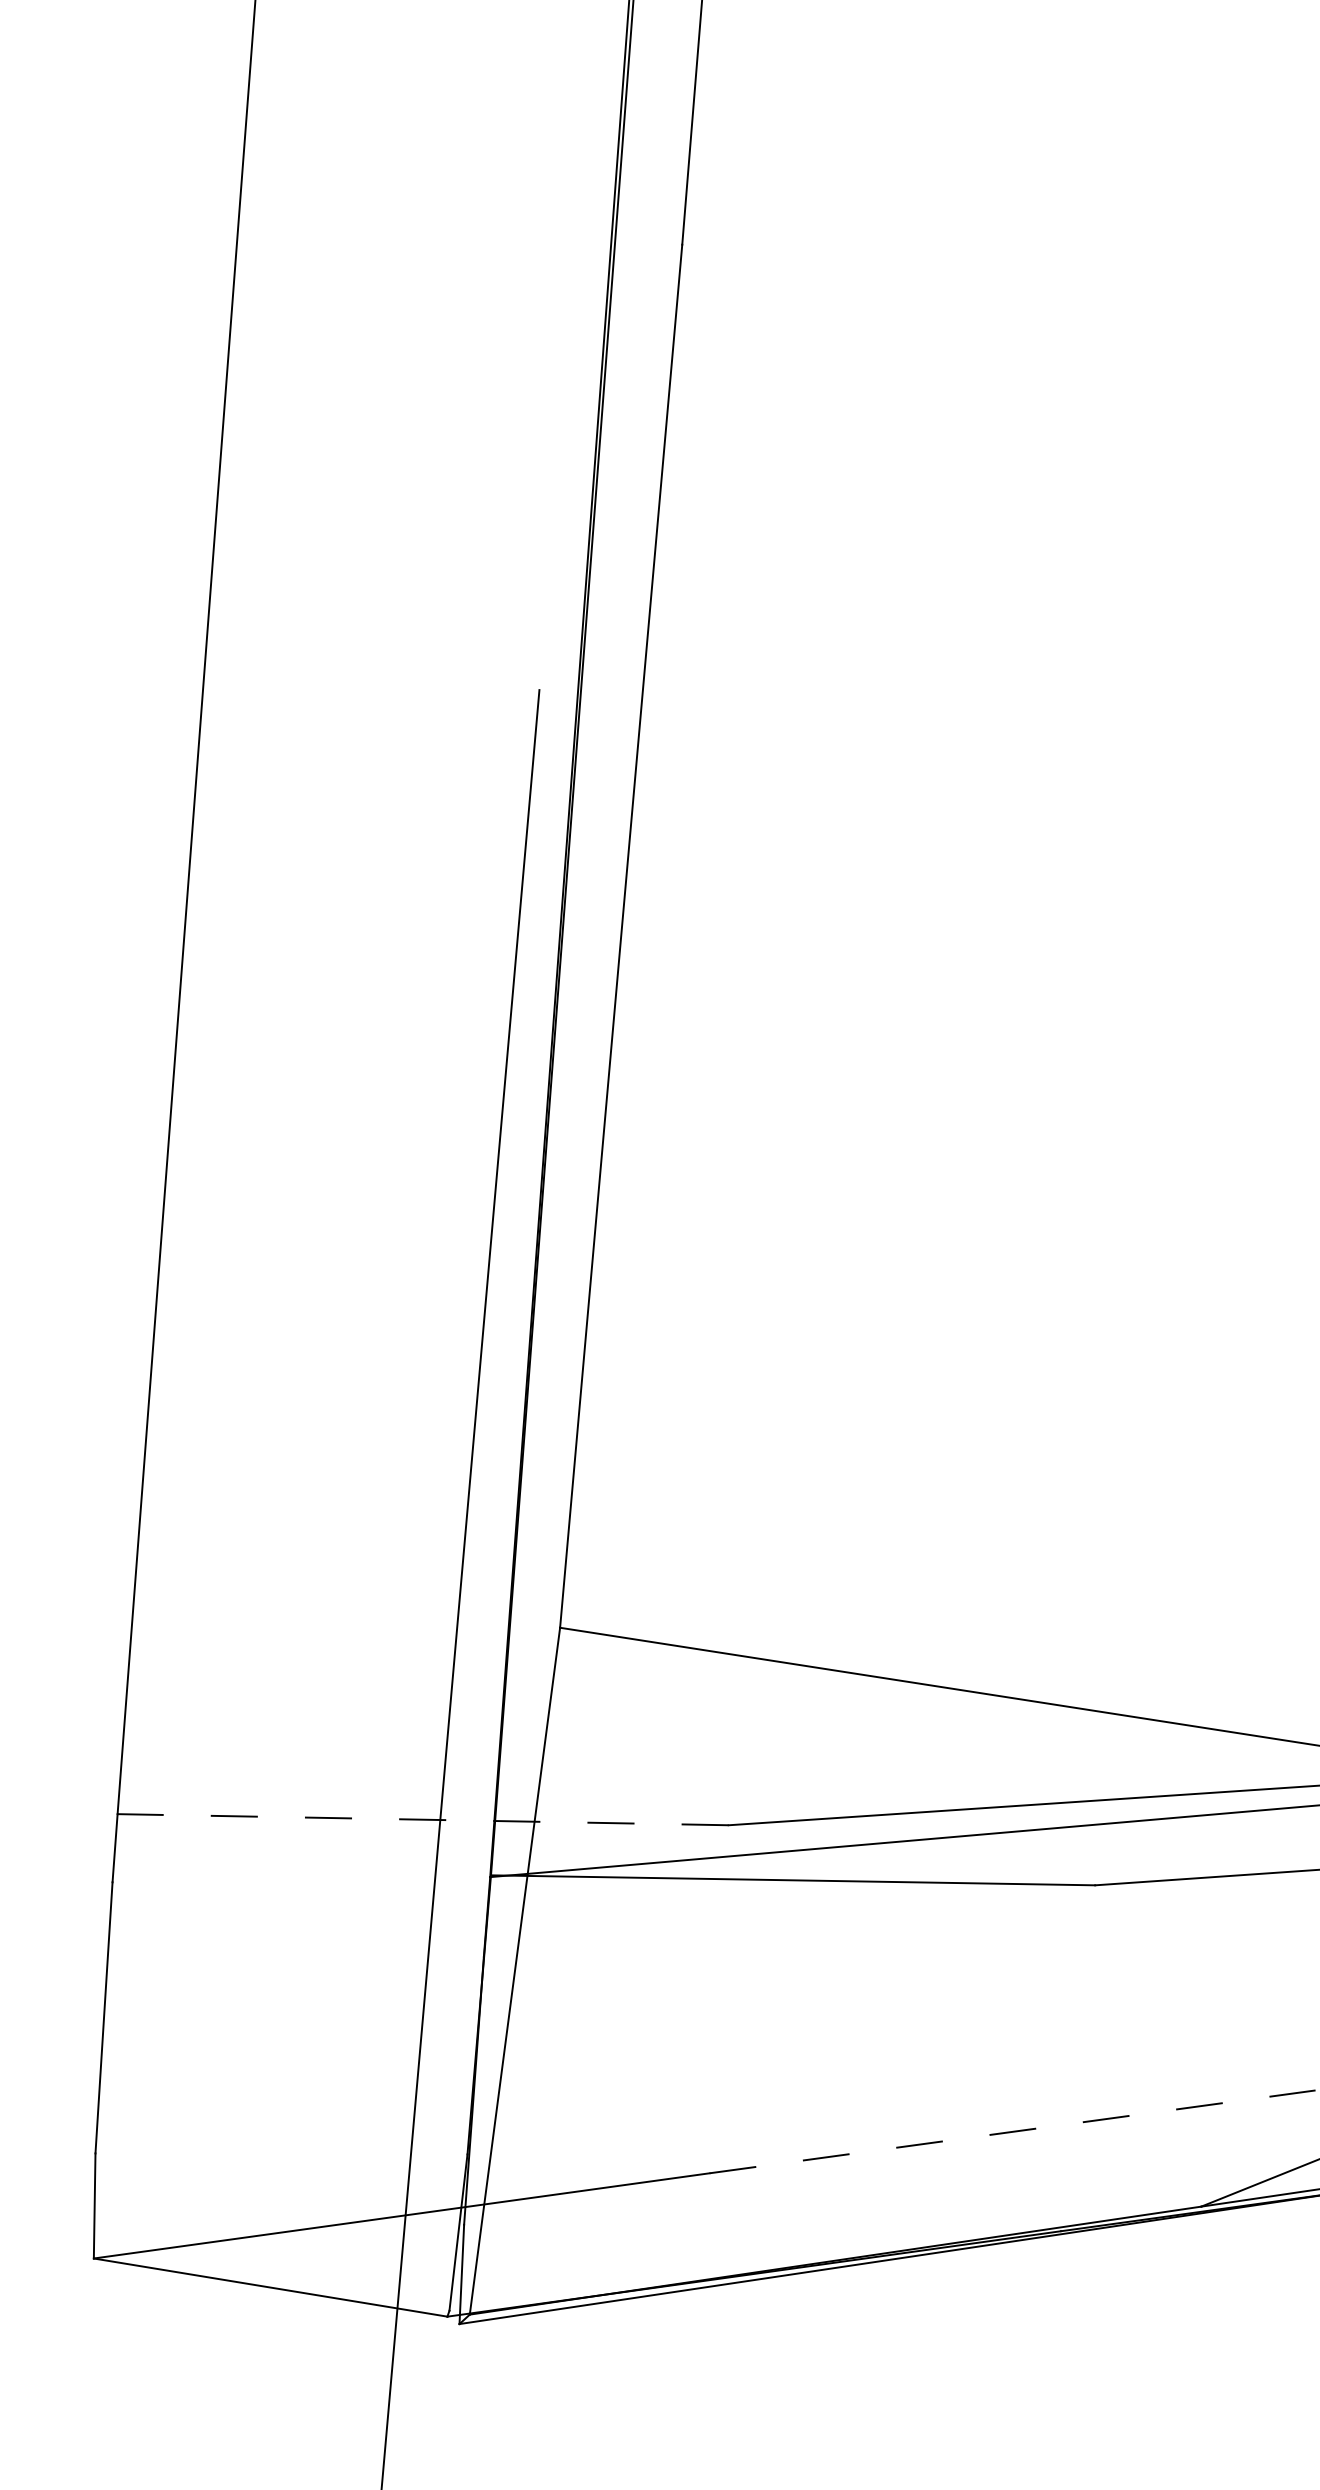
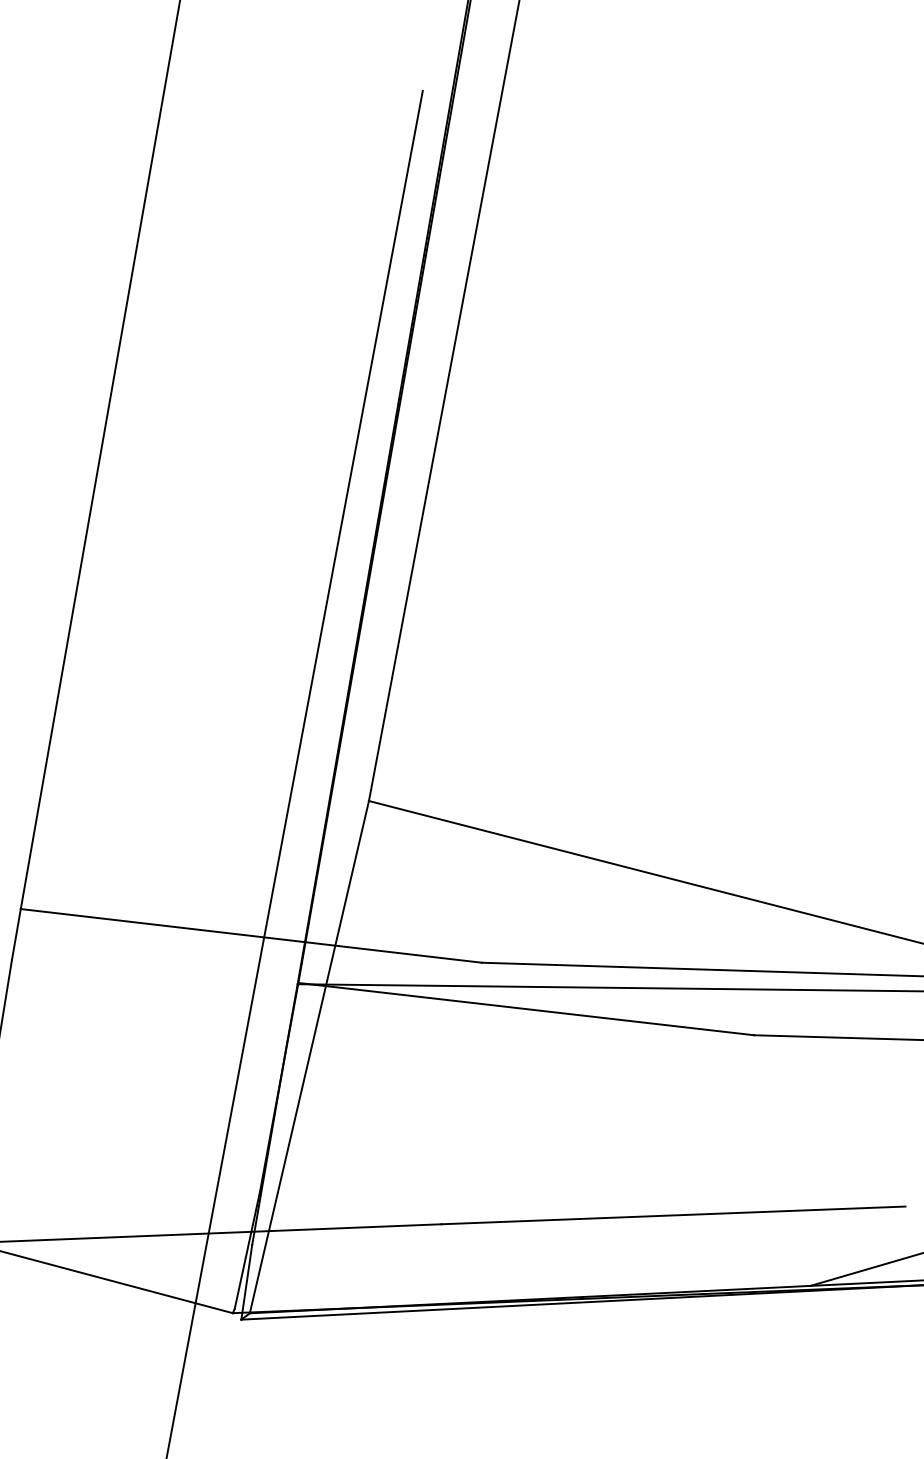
line: (423, 1819) -> (251, 935), dashed -> solid
line: (1012, 2131) -> (673, 1215), dashed -> solid

